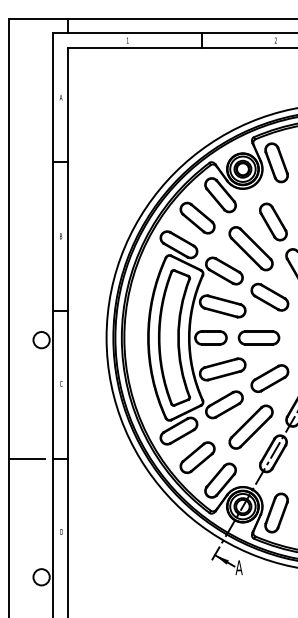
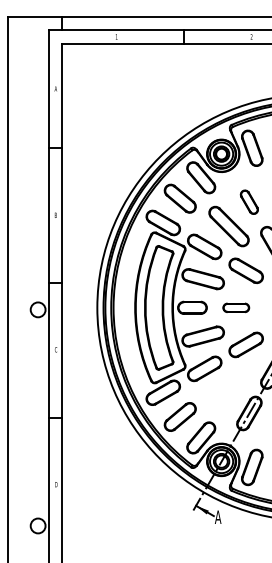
part: (273, 221) -> (249, 201), size x0.7
part: (258, 337) -> (235, 307), size x0.7
part: (250, 426) -> (228, 388), removed
line: (26, 458) -> (24, 417), removed

